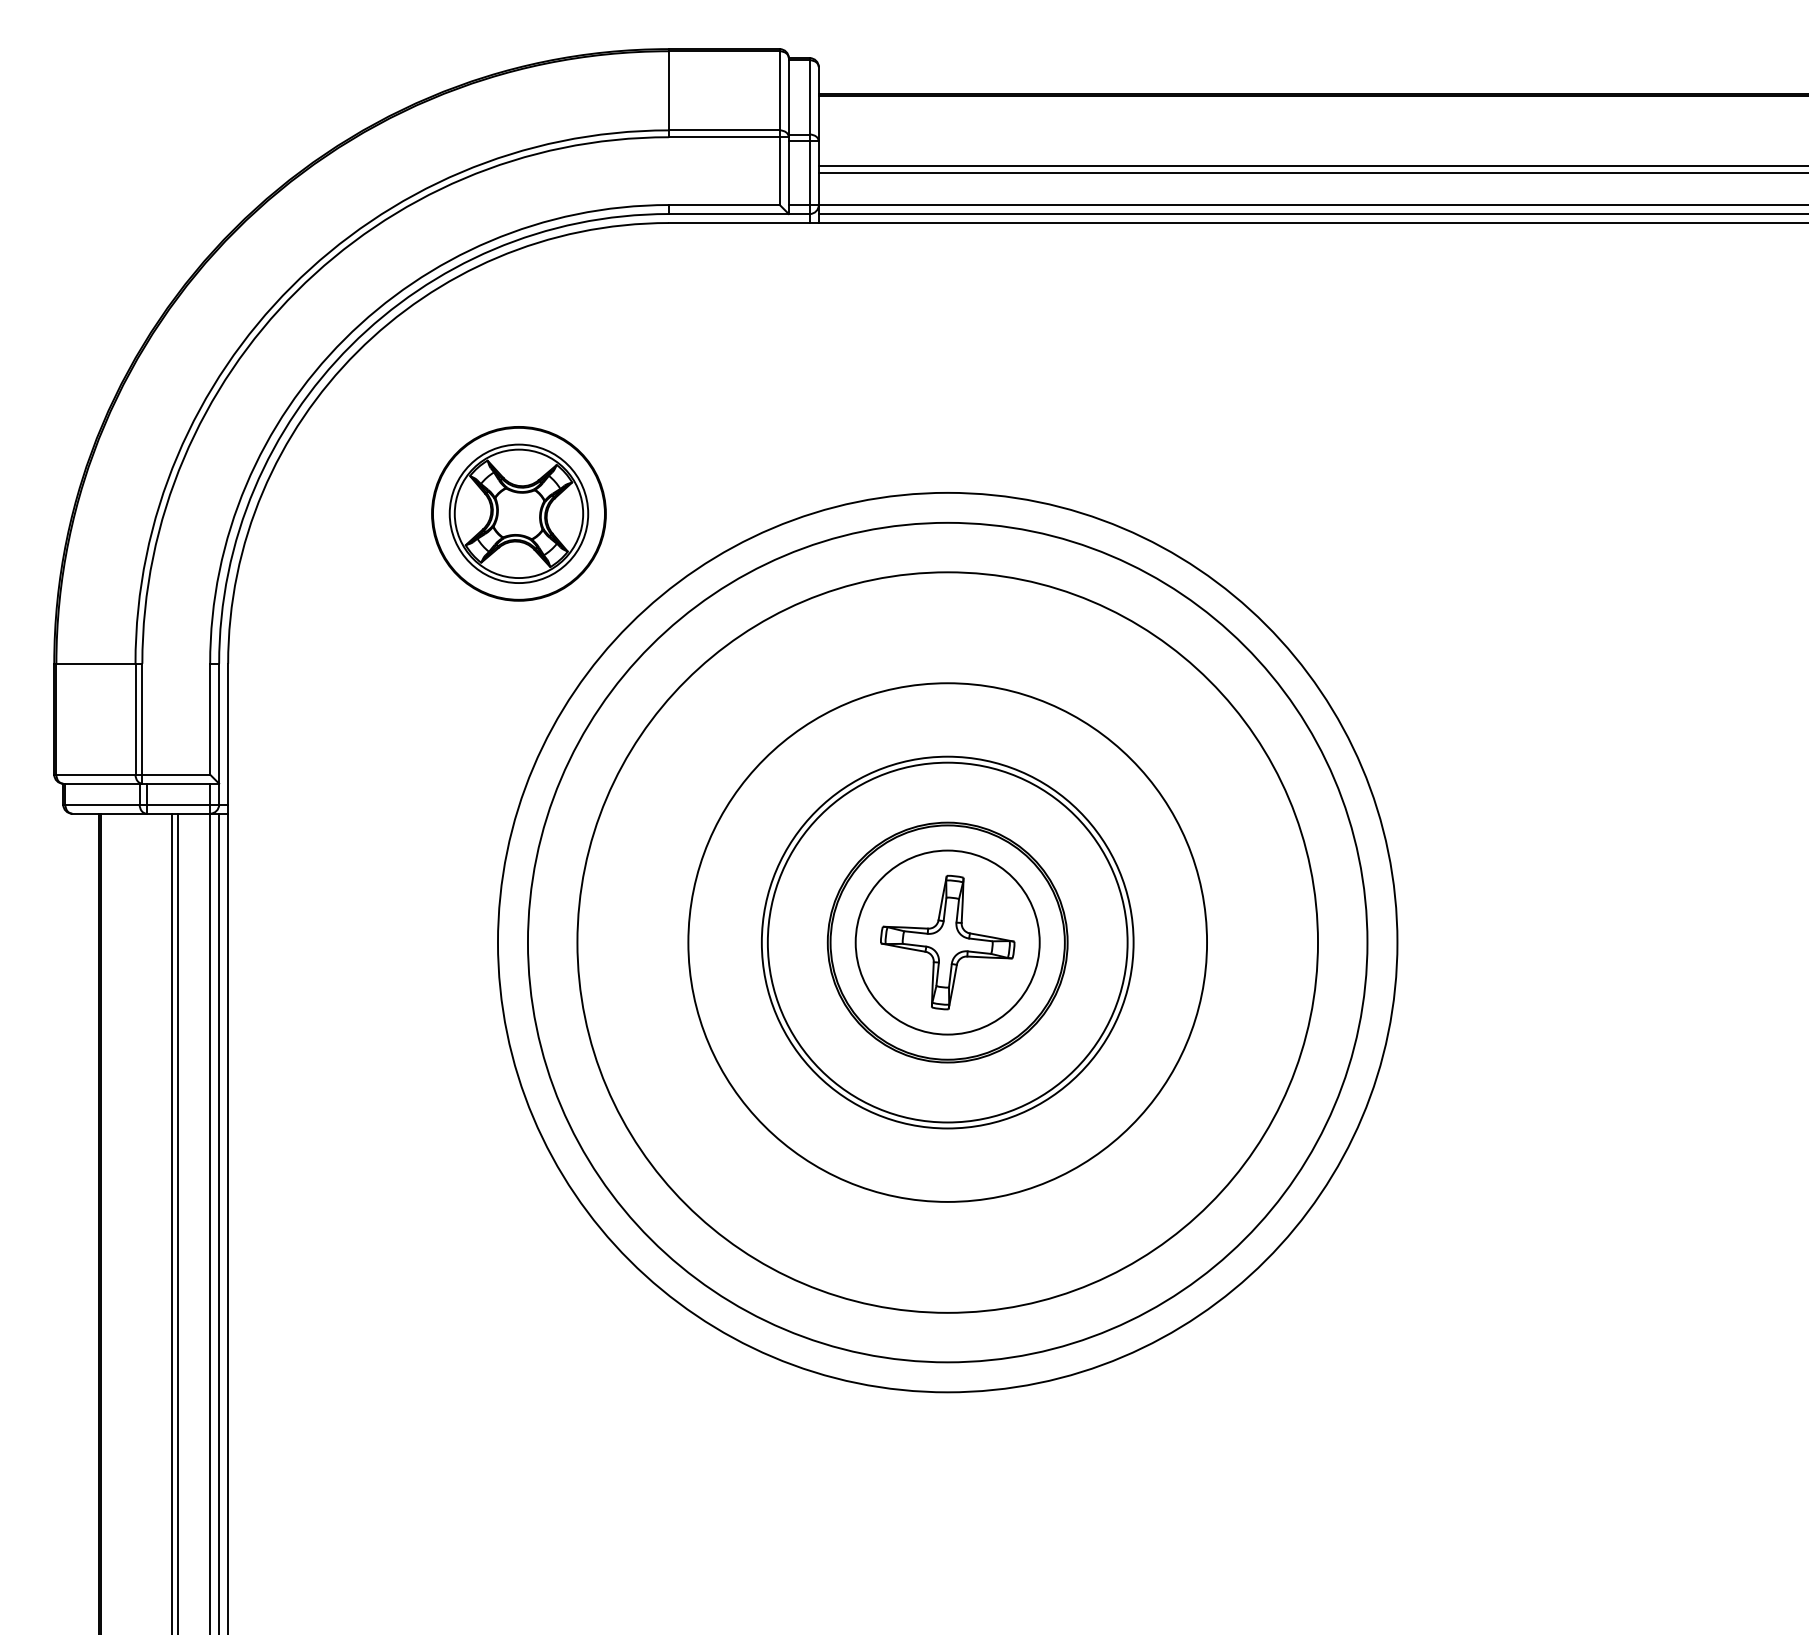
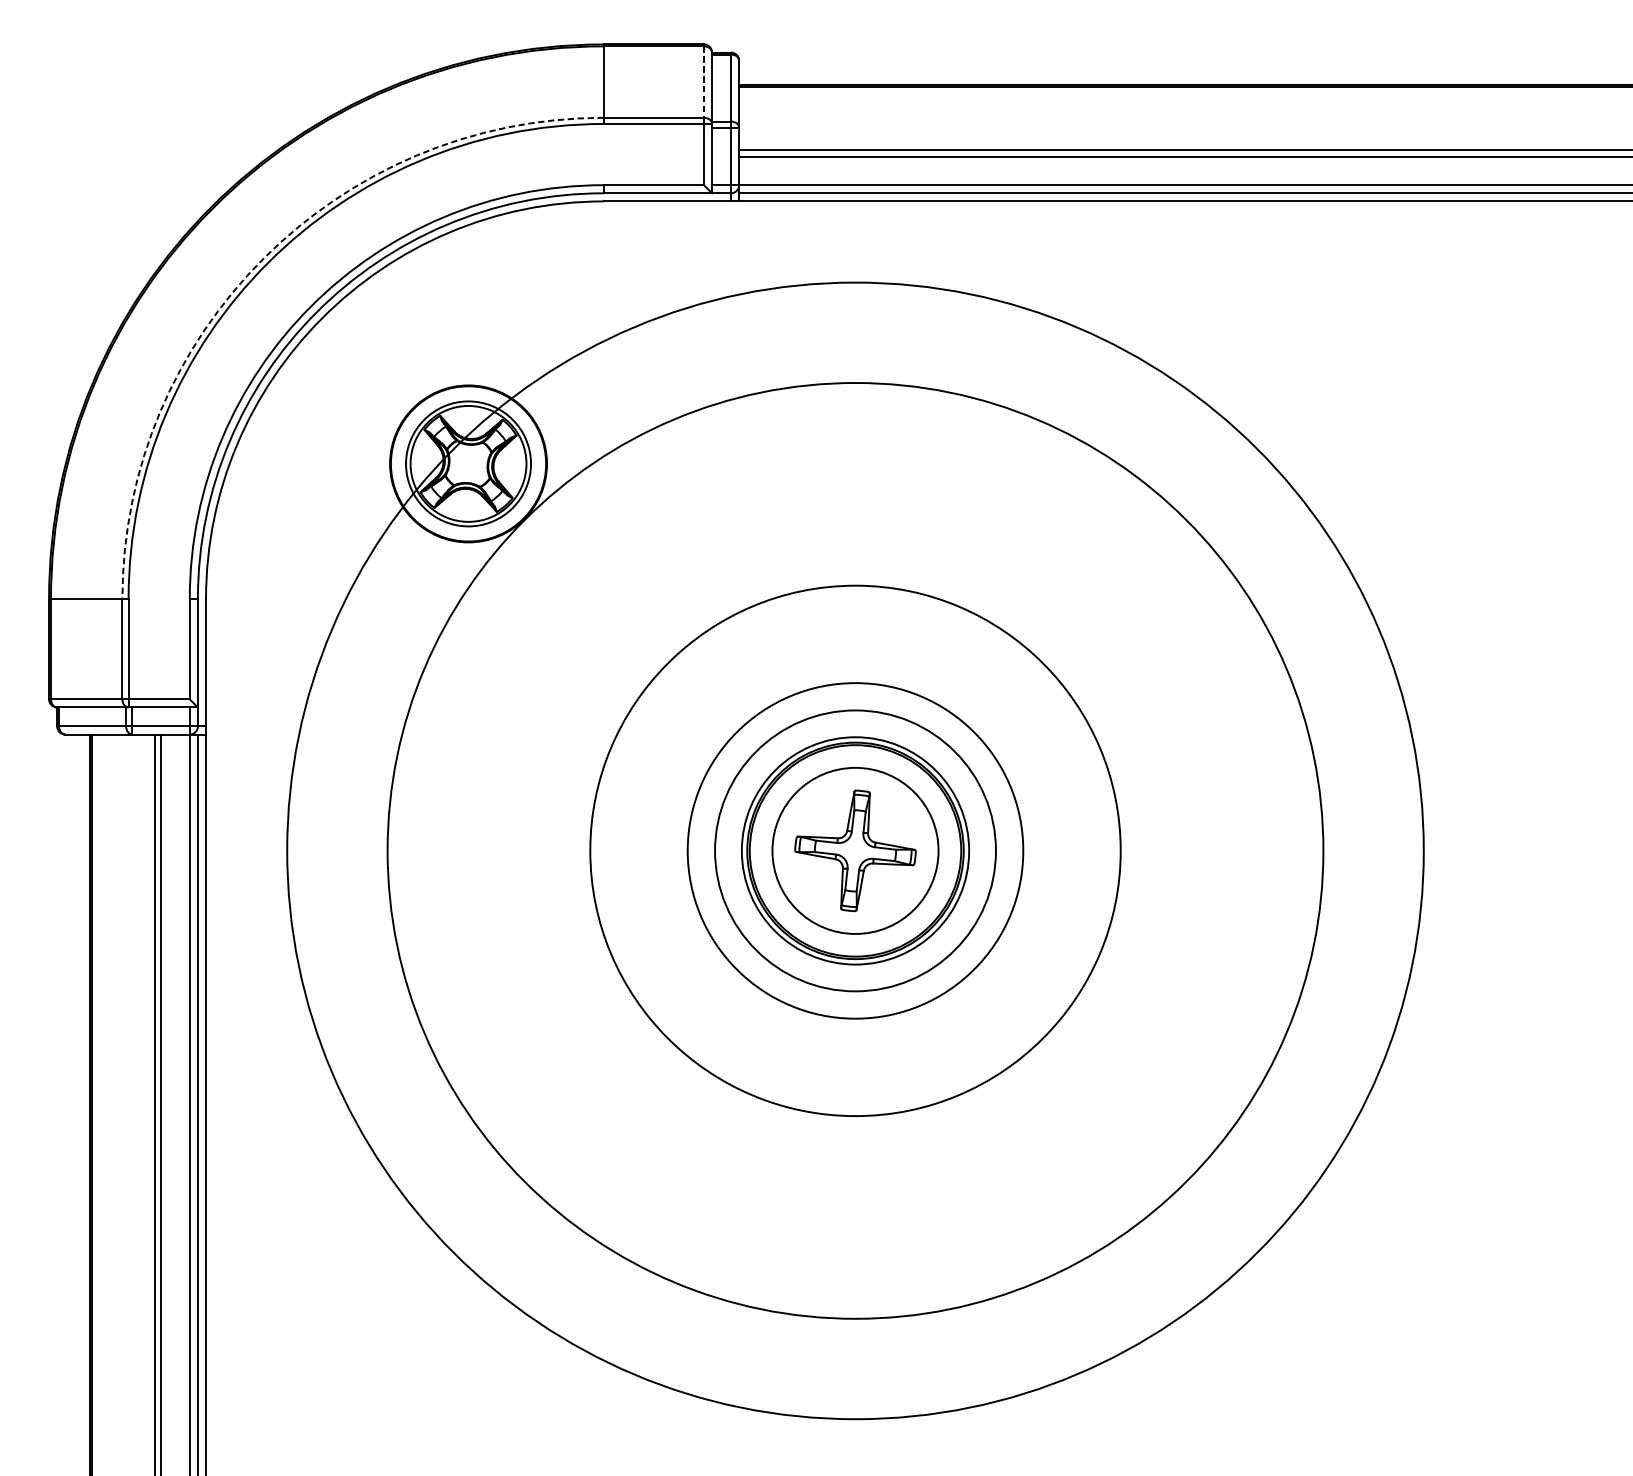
line: (779, 90) -> (703, 81), solid -> dashed
arc: (291, 286) -> (263, 258), solid -> dashed
circle: (947, 942) -> (855, 850), size x0.6
circle: (947, 942) -> (855, 850), size x0.7
circle: (947, 942) -> (855, 850), size x0.7
circle: (947, 942) -> (855, 850), size x1.4
circle: (947, 942) -> (855, 850), size x1.4

